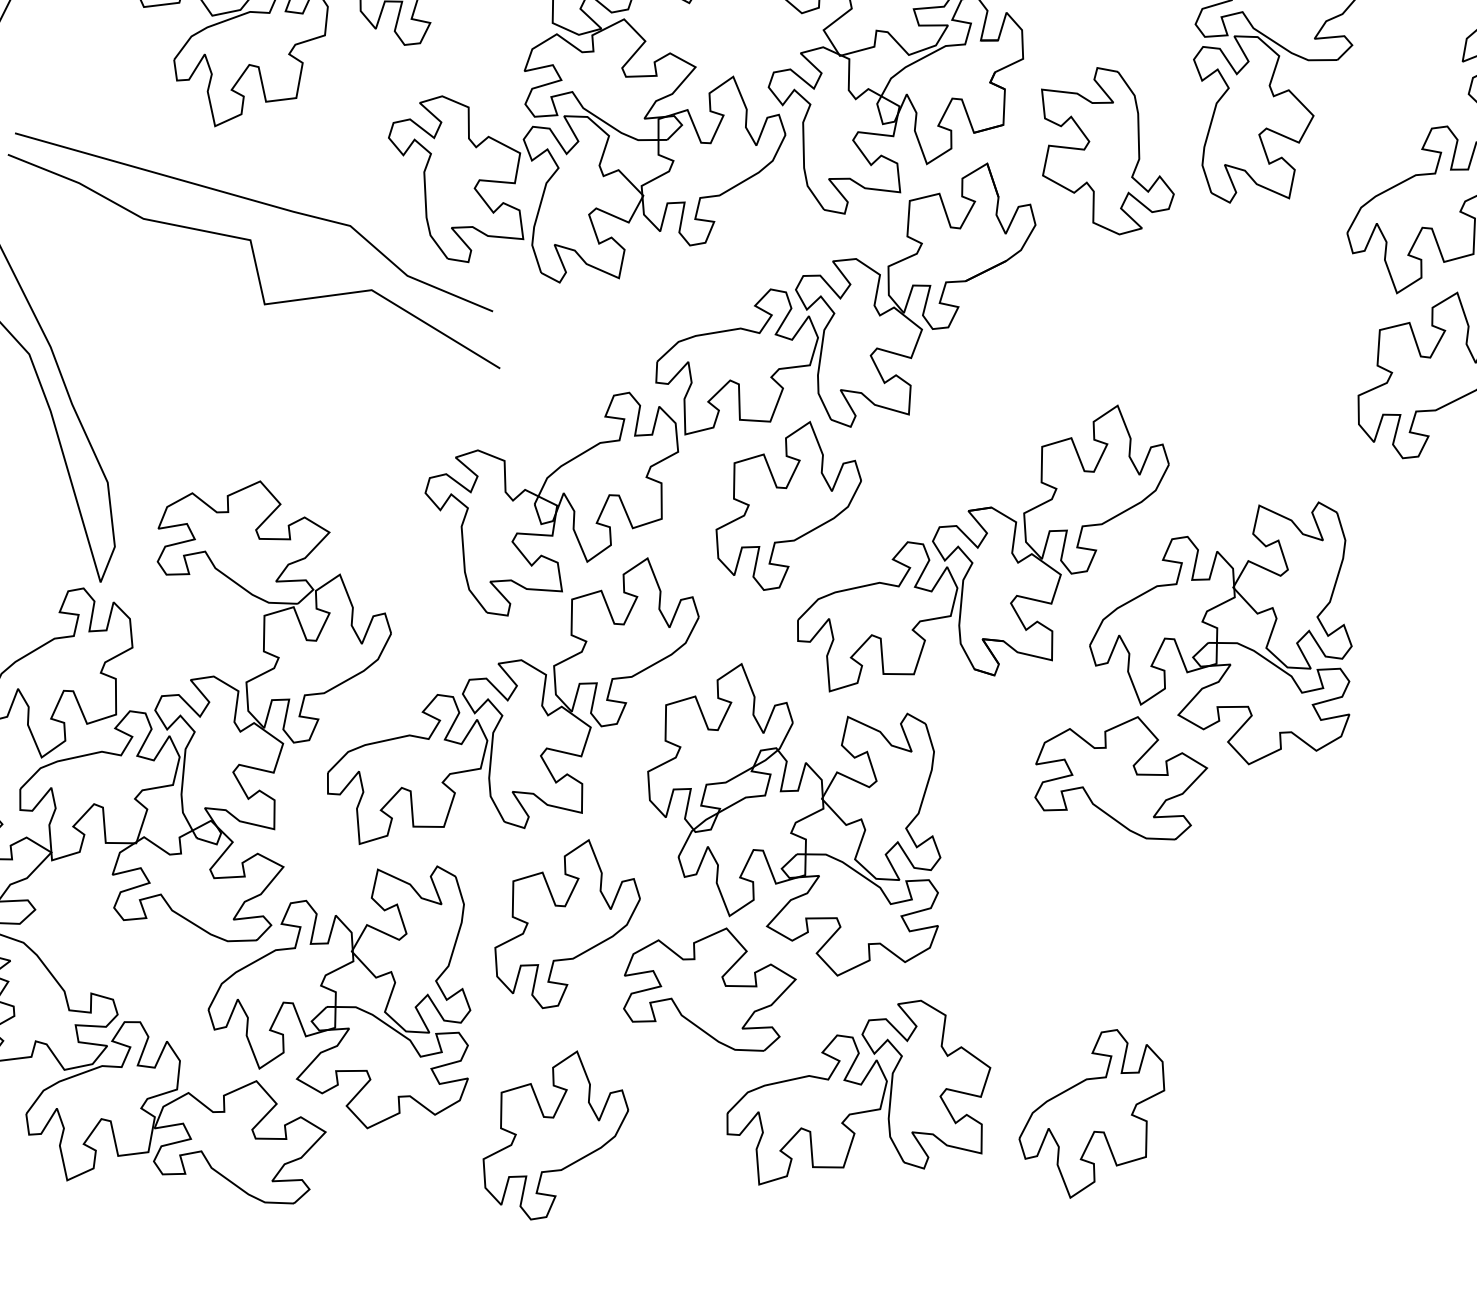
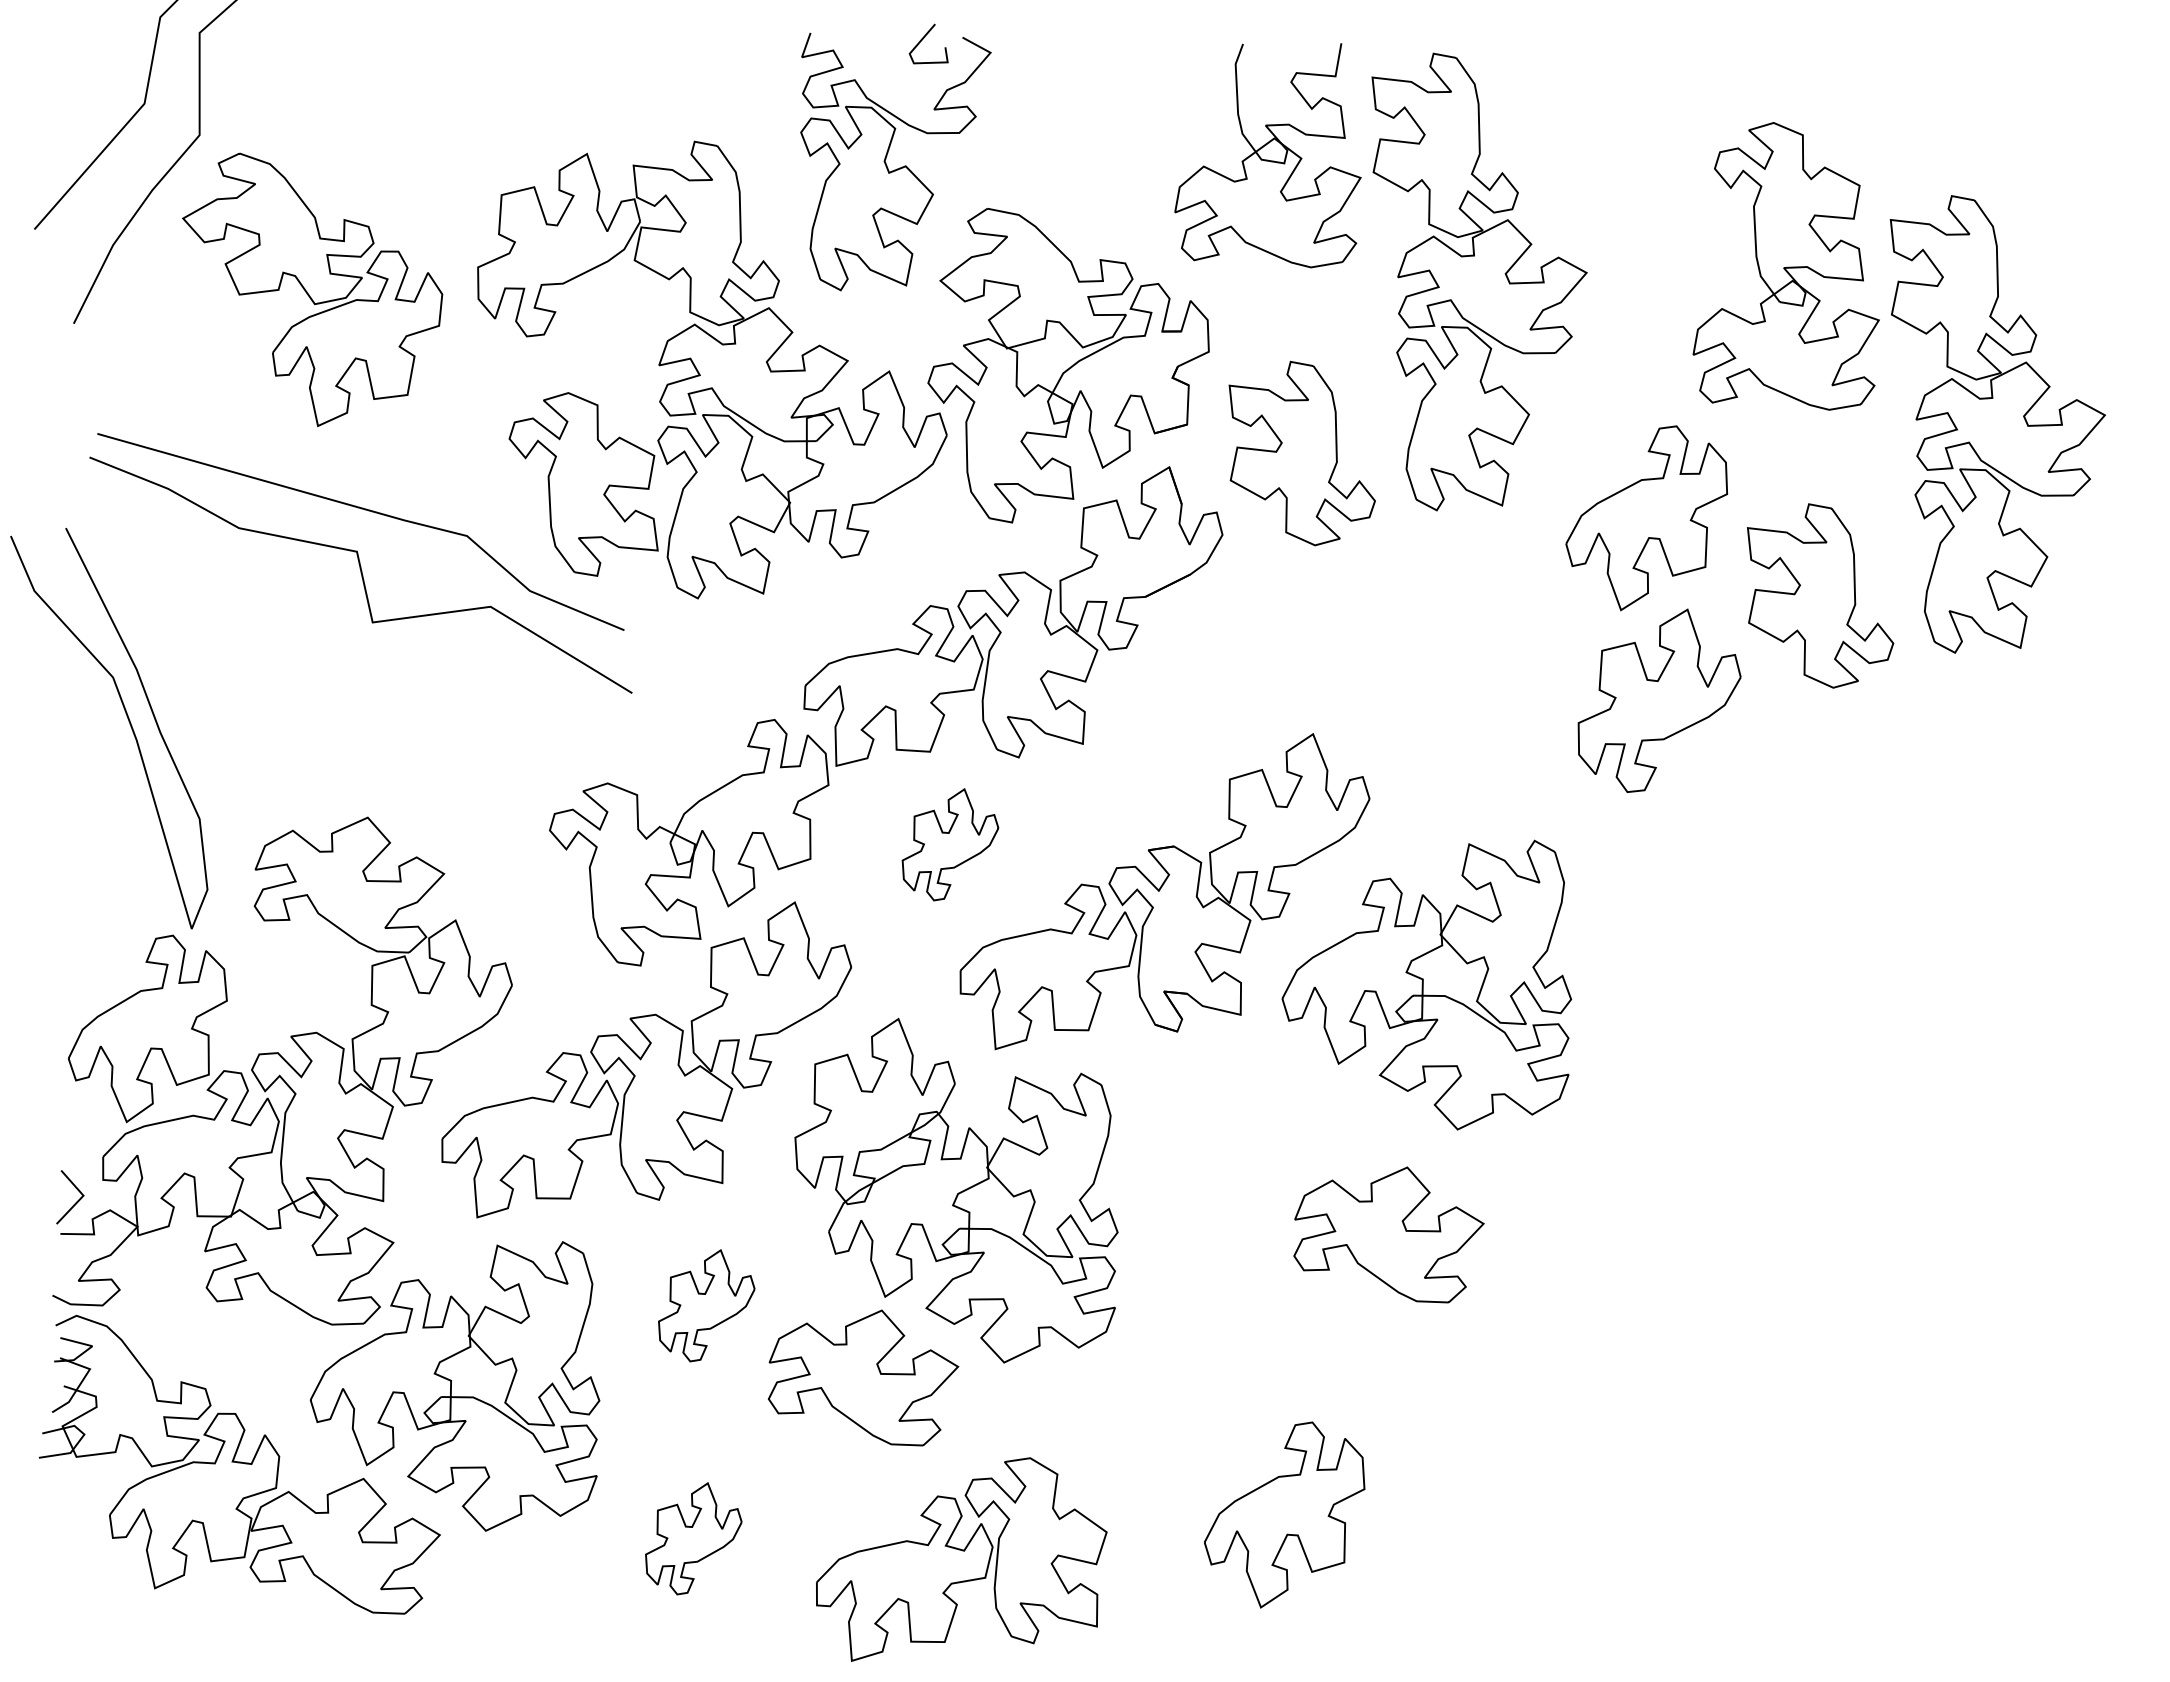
part: (788, 505) -> (950, 844), size x0.6
part: (1120, 777) -> (1388, 1234), moved
part: (567, 923) -> (706, 1305), size x0.6
part: (858, 1092) -> (961, 1559), moved
part: (555, 1135) -> (693, 1538), size x0.6

